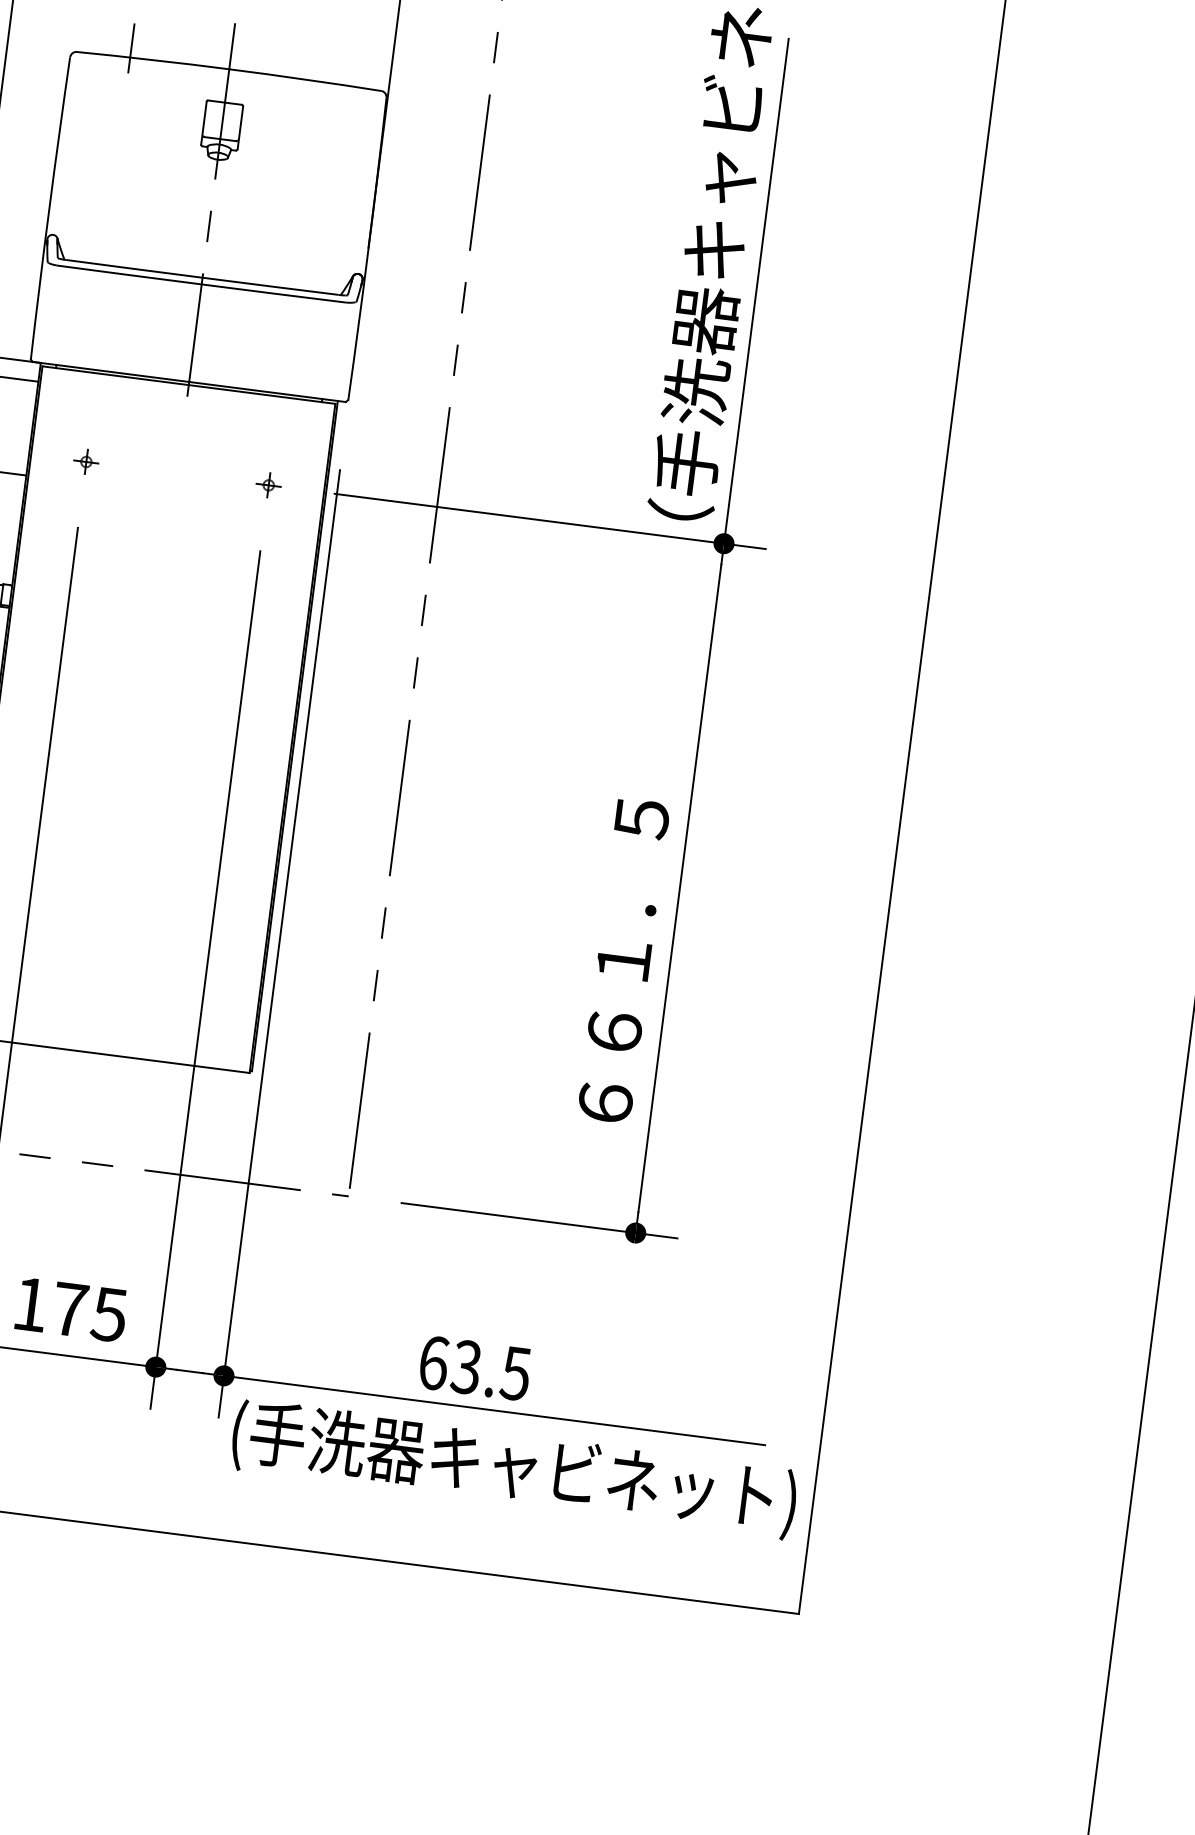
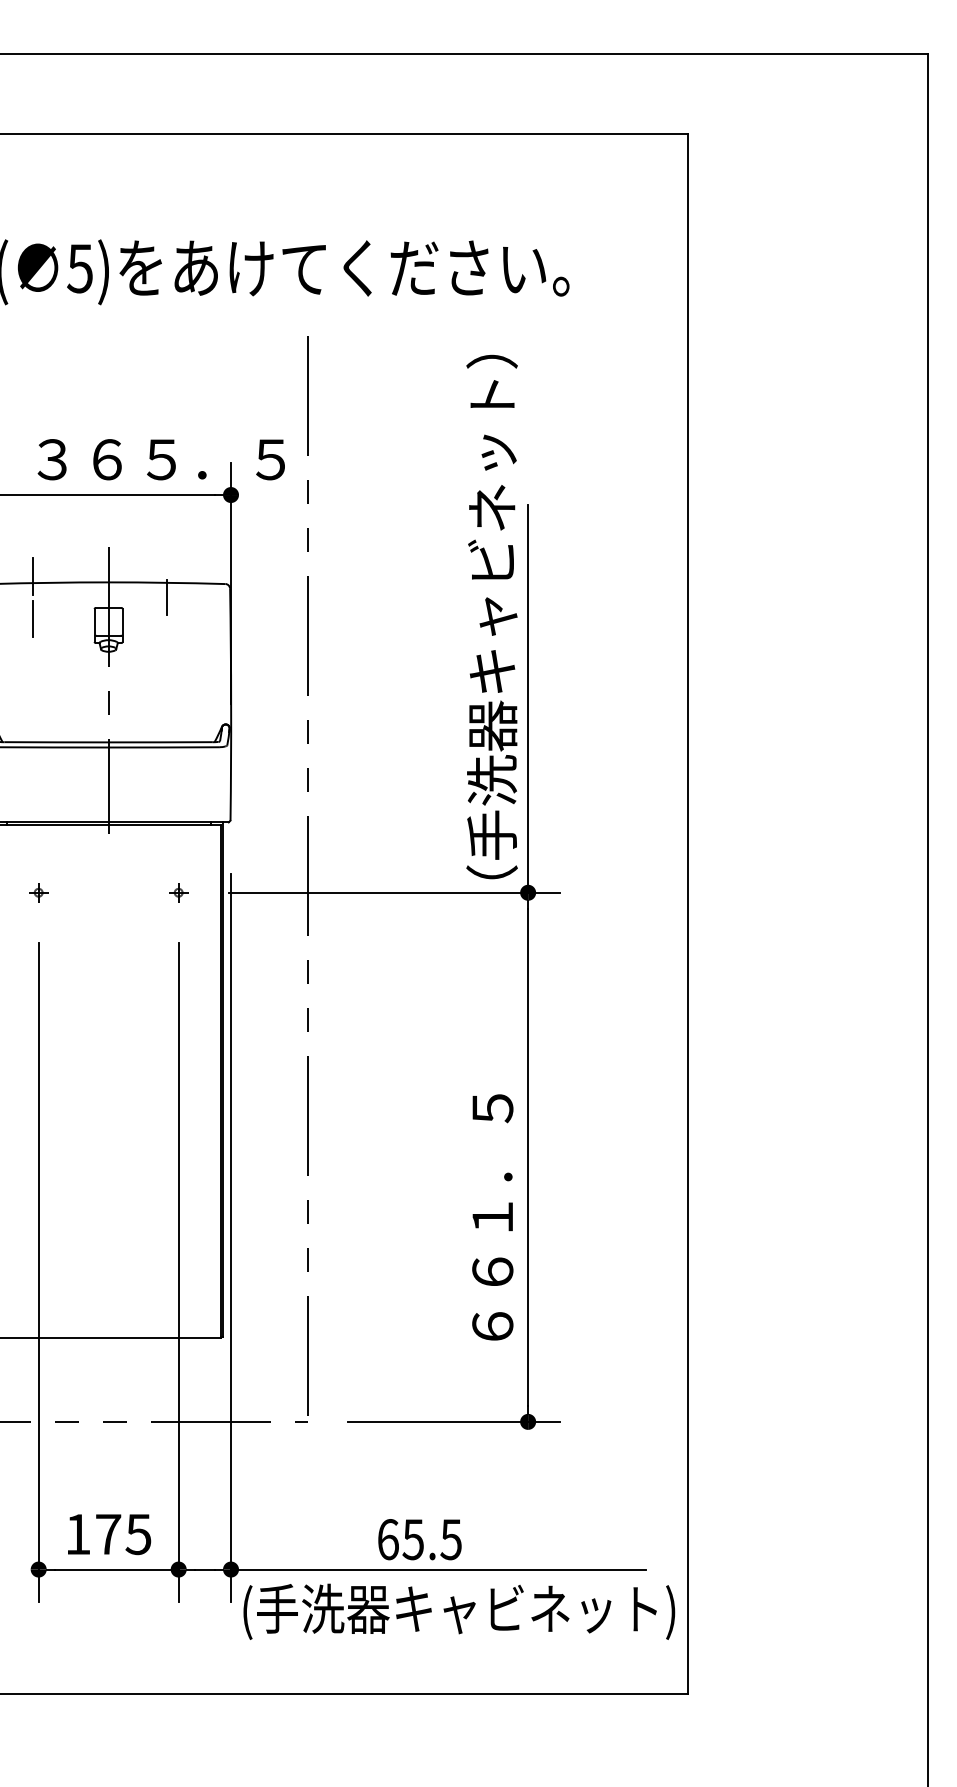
line: (303, 98) -> (167, 597), added
line: (124, 103) -> (32, 618), added
text: (465, 1366) -> (412, 1539), 63.5 -> 65.5

